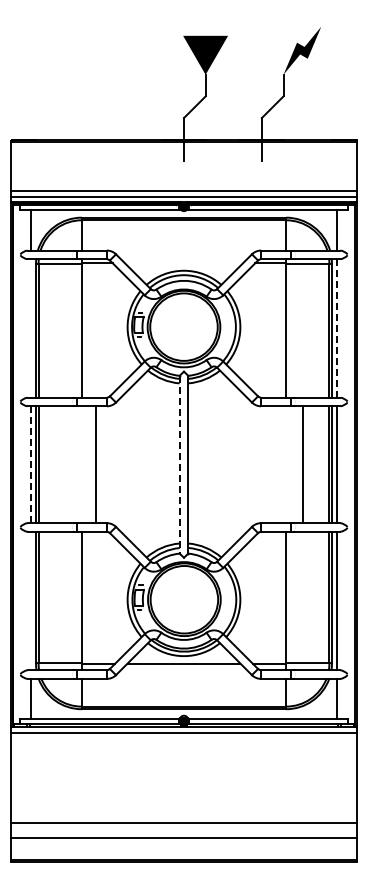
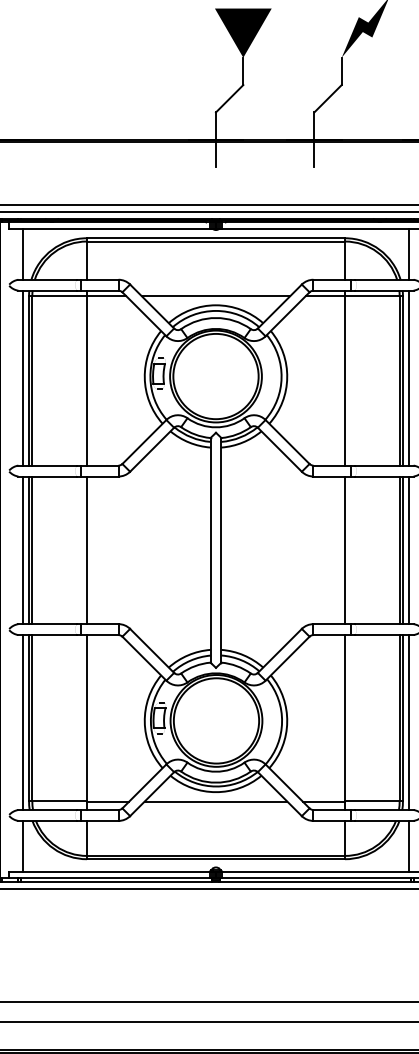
line: (183, 263) -> (215, 296), added
line: (31, 328) -> (23, 378), added
line: (336, 328) -> (408, 378), dashed -> solid
line: (31, 464) -> (23, 550), dashed -> solid
line: (95, 464) -> (86, 550), moved
line: (179, 464) -> (210, 550), dashed -> solid
line: (303, 464) -> (345, 550), moved
line: (31, 600) -> (23, 721), added

